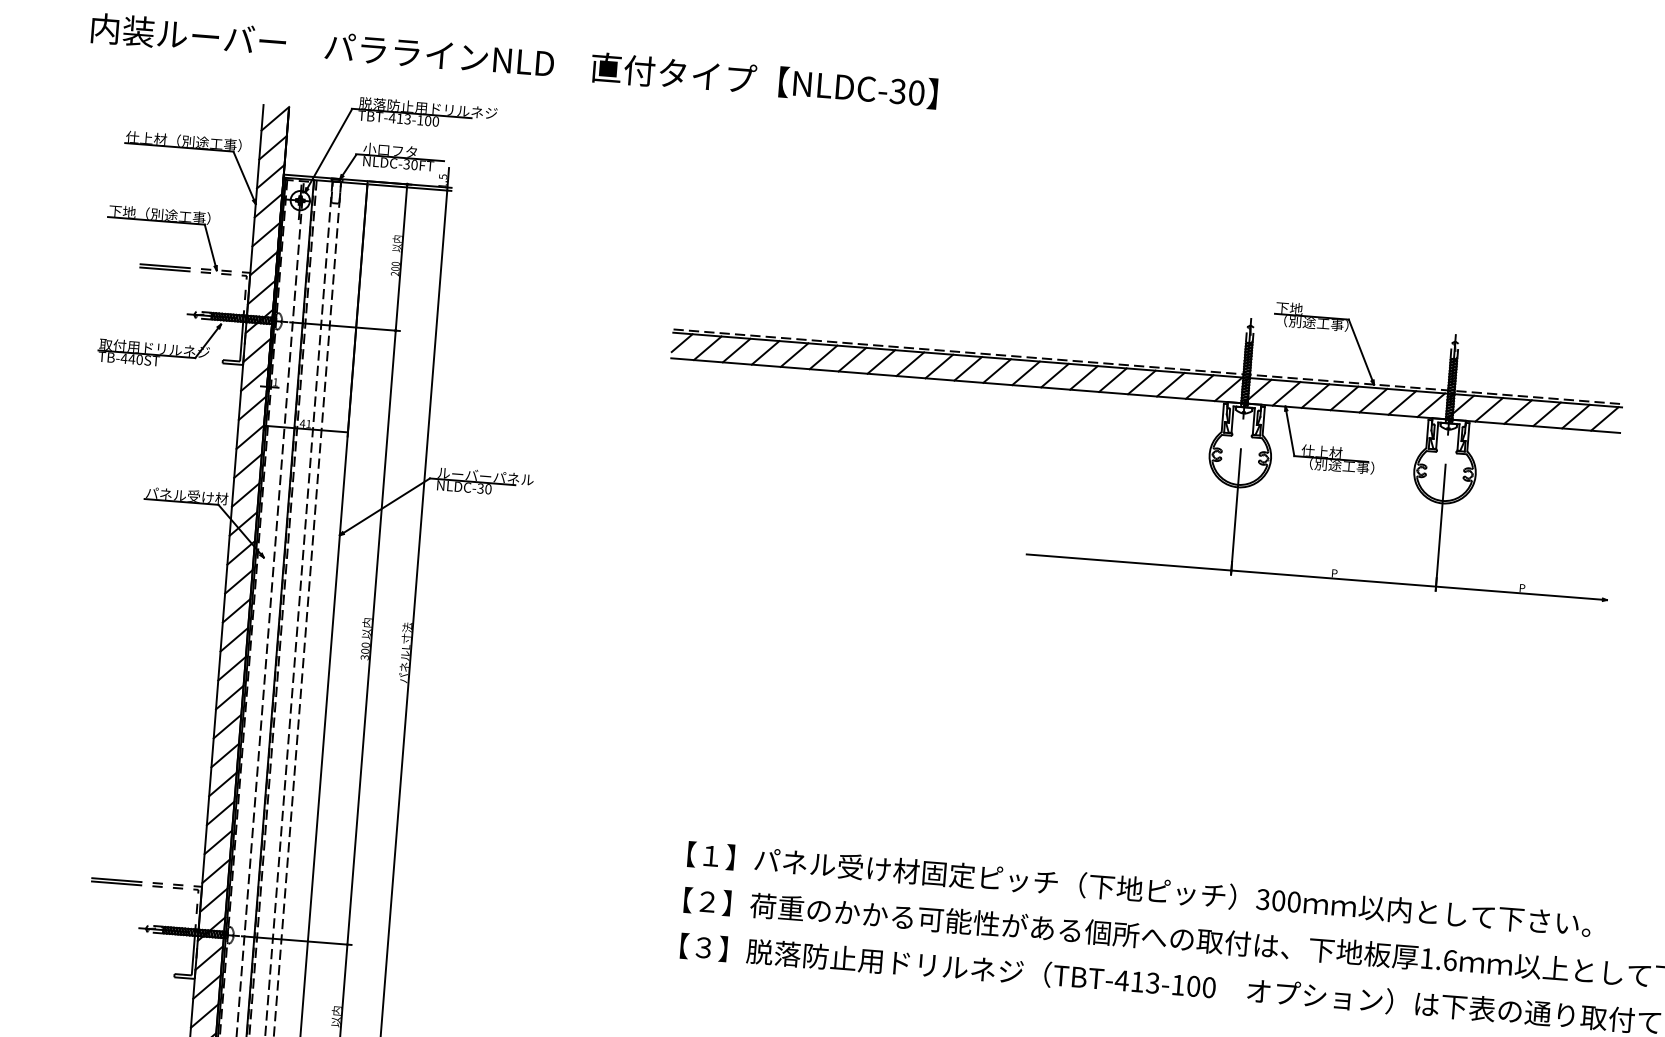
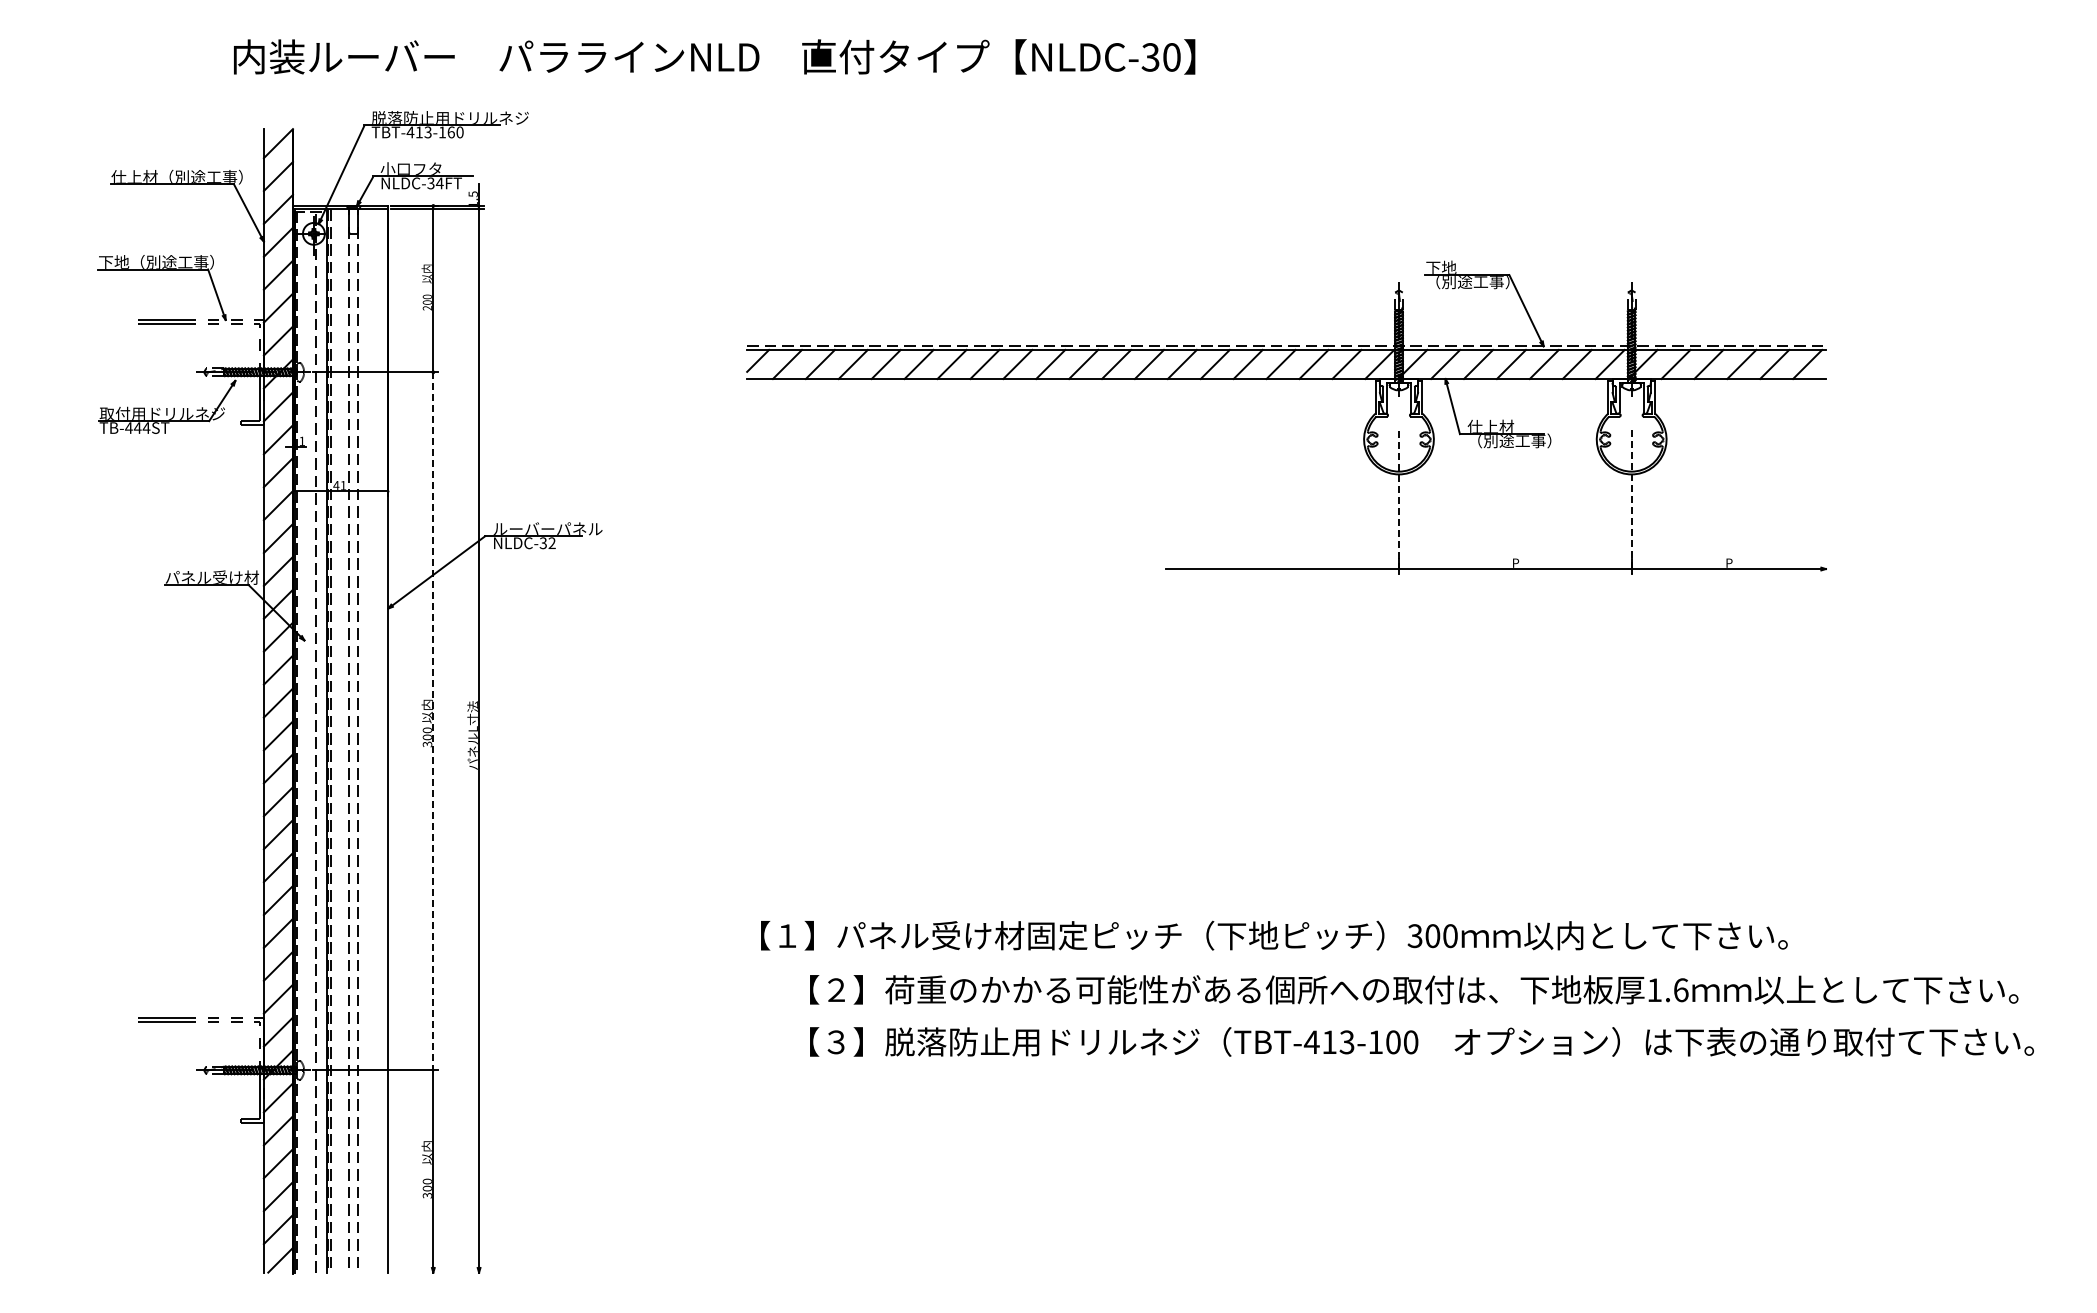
text: (514, 60) -> (714, 56), moved
text: (427, 120) -> (450, 132), TBT-413-100 -> TBT-413-160
text: (414, 165) -> (439, 183), NLDC-30FT -> NLDC-34FT
text: (139, 359) -> (146, 427), TB-440ST -> TB-444ST
text: (487, 489) -> (551, 543), NLDC-30 -> NLDC-32
line: (1235, 511) -> (1398, 502), solid -> dashed
line: (1440, 528) -> (1631, 502), solid -> dashed
line: (371, 637) -> (433, 721), solid -> dashed
text: (1139, 889) -> (1274, 935), moved

